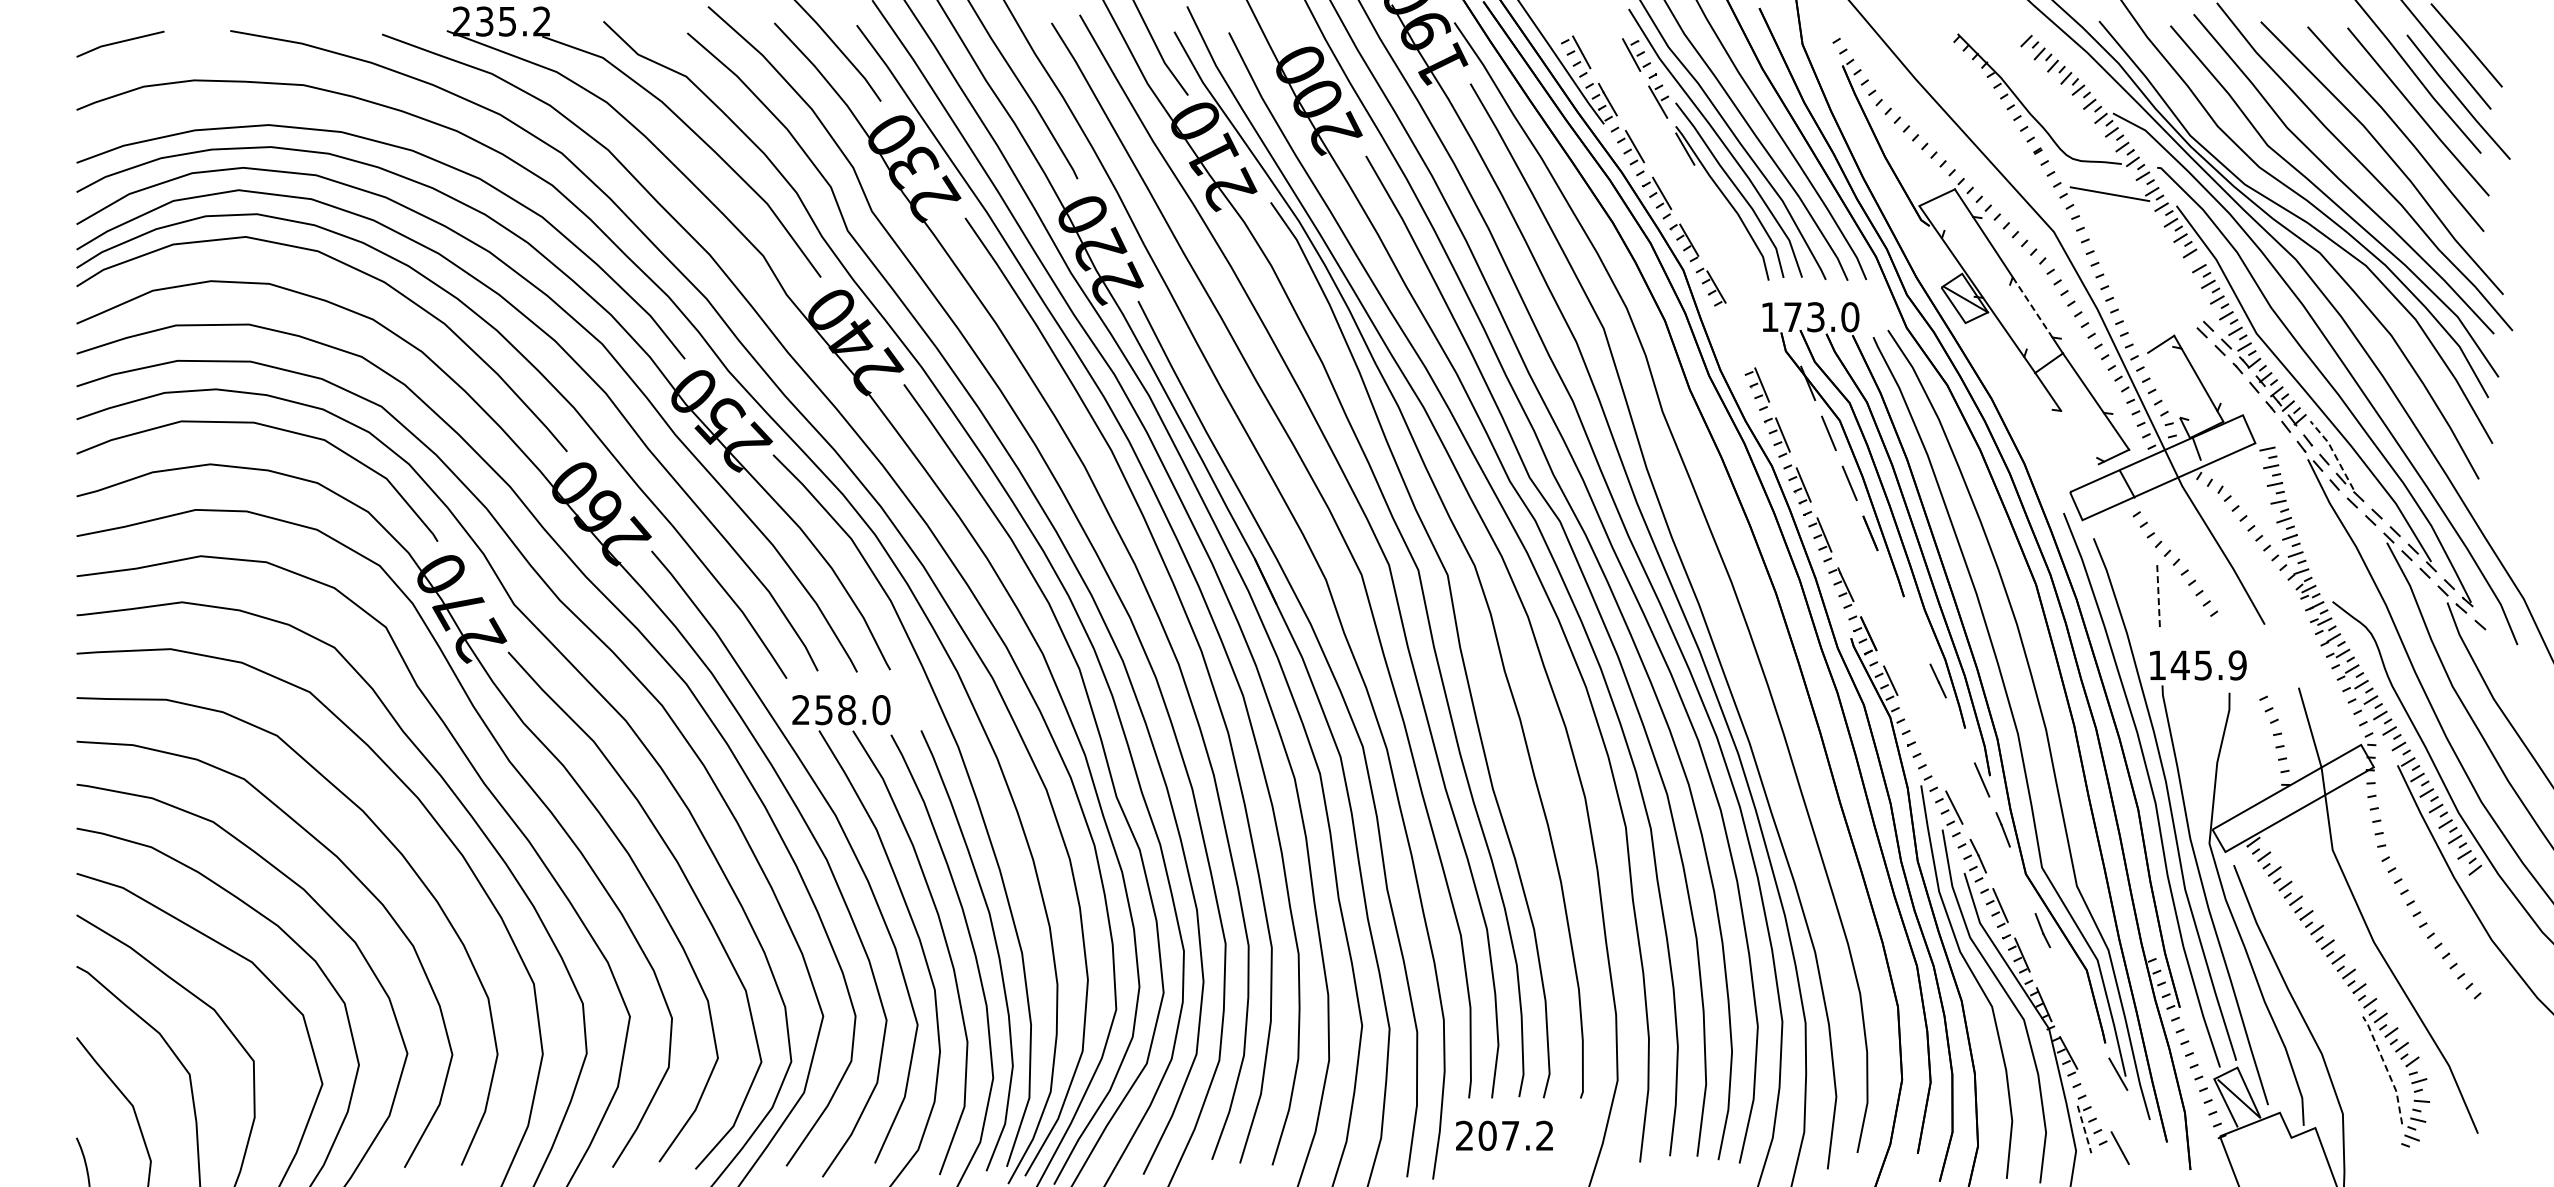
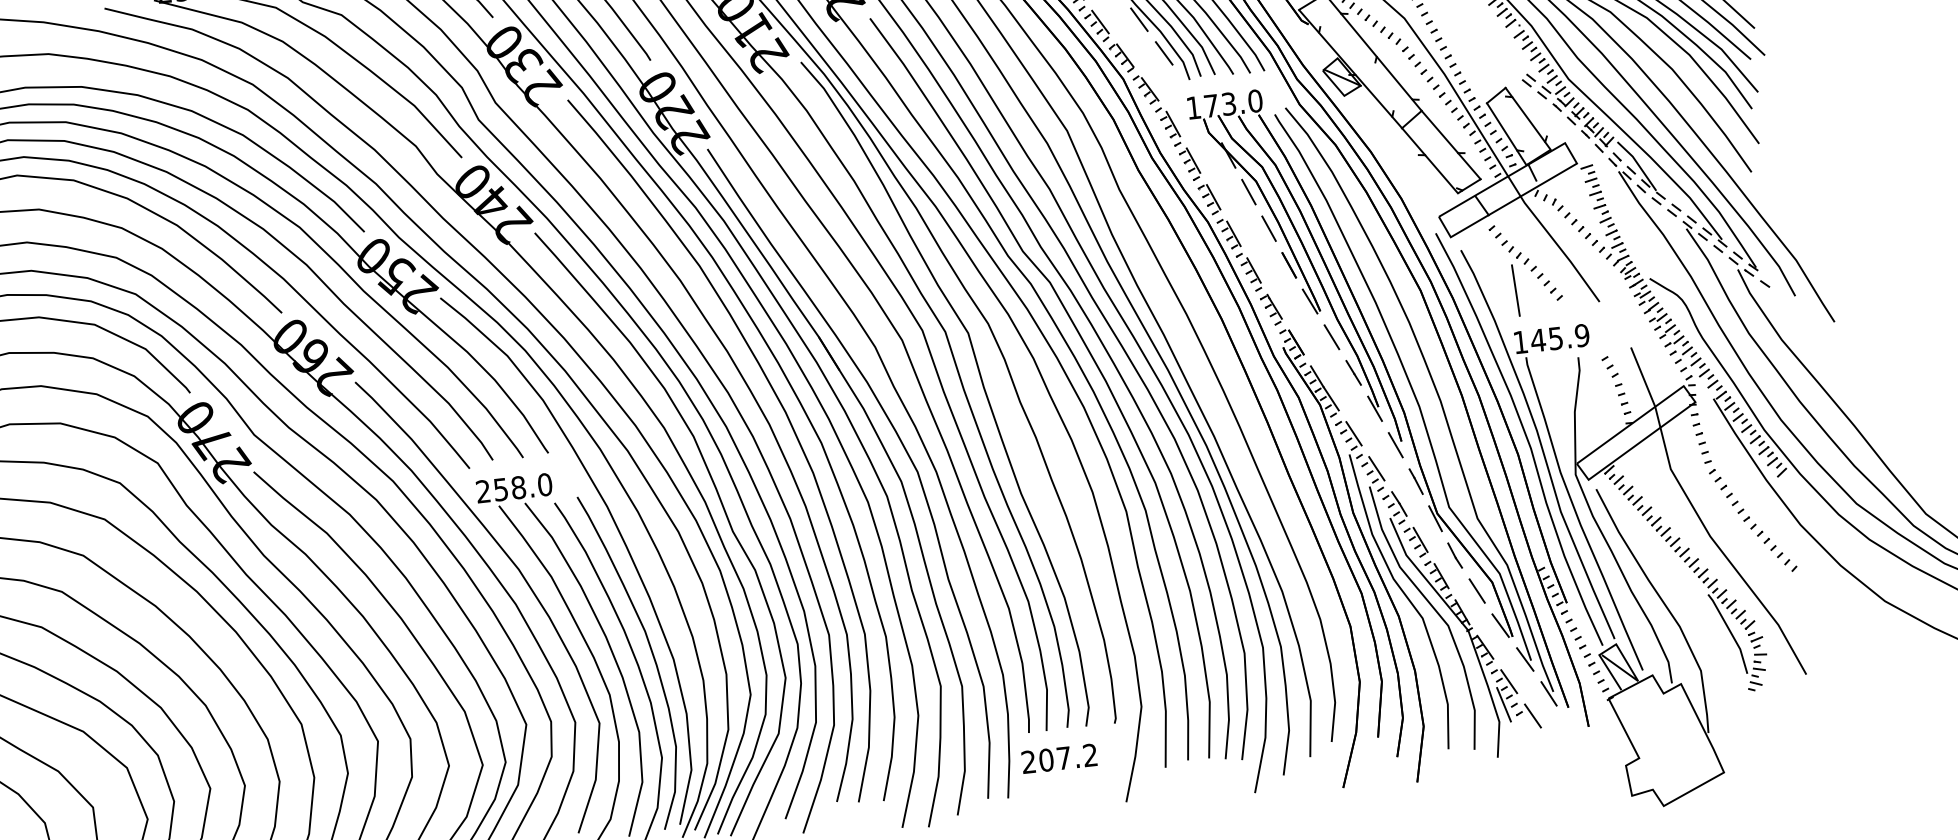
line: (1712, 195) -> (1139, 19), added
line: (1739, 242) -> (1164, 53), added
line: (2032, 306) -> (1394, 77), dashed -> solid
part: (1734, 338) -> (1168, 127), added
line: (2163, 384) -> (1501, 126), added
line: (2079, 437) -> (1441, 174), added
line: (2333, 452) -> (1637, 164), dashed -> solid
line: (1891, 582) -> (1309, 301), added
line: (2158, 598) -> (1515, 290), dashed -> solid
line: (1914, 631) -> (1331, 336), added
line: (1905, 710) -> (1331, 398), added
line: (1960, 729) -> (1374, 408), added
line: (1929, 759) -> (1353, 433), added
line: (2022, 880) -> (1435, 518), added
line: (2066, 979) -> (1477, 591), added
line: (2091, 1026) -> (1500, 625), added
line: (2386, 1068) -> (1730, 632), dashed -> solid
line: (2094, 1100) -> (1509, 681), added
line: (2143, 1121) -> (1548, 693), added
line: (2084, 1129) -> (1503, 704), dashed -> solid

